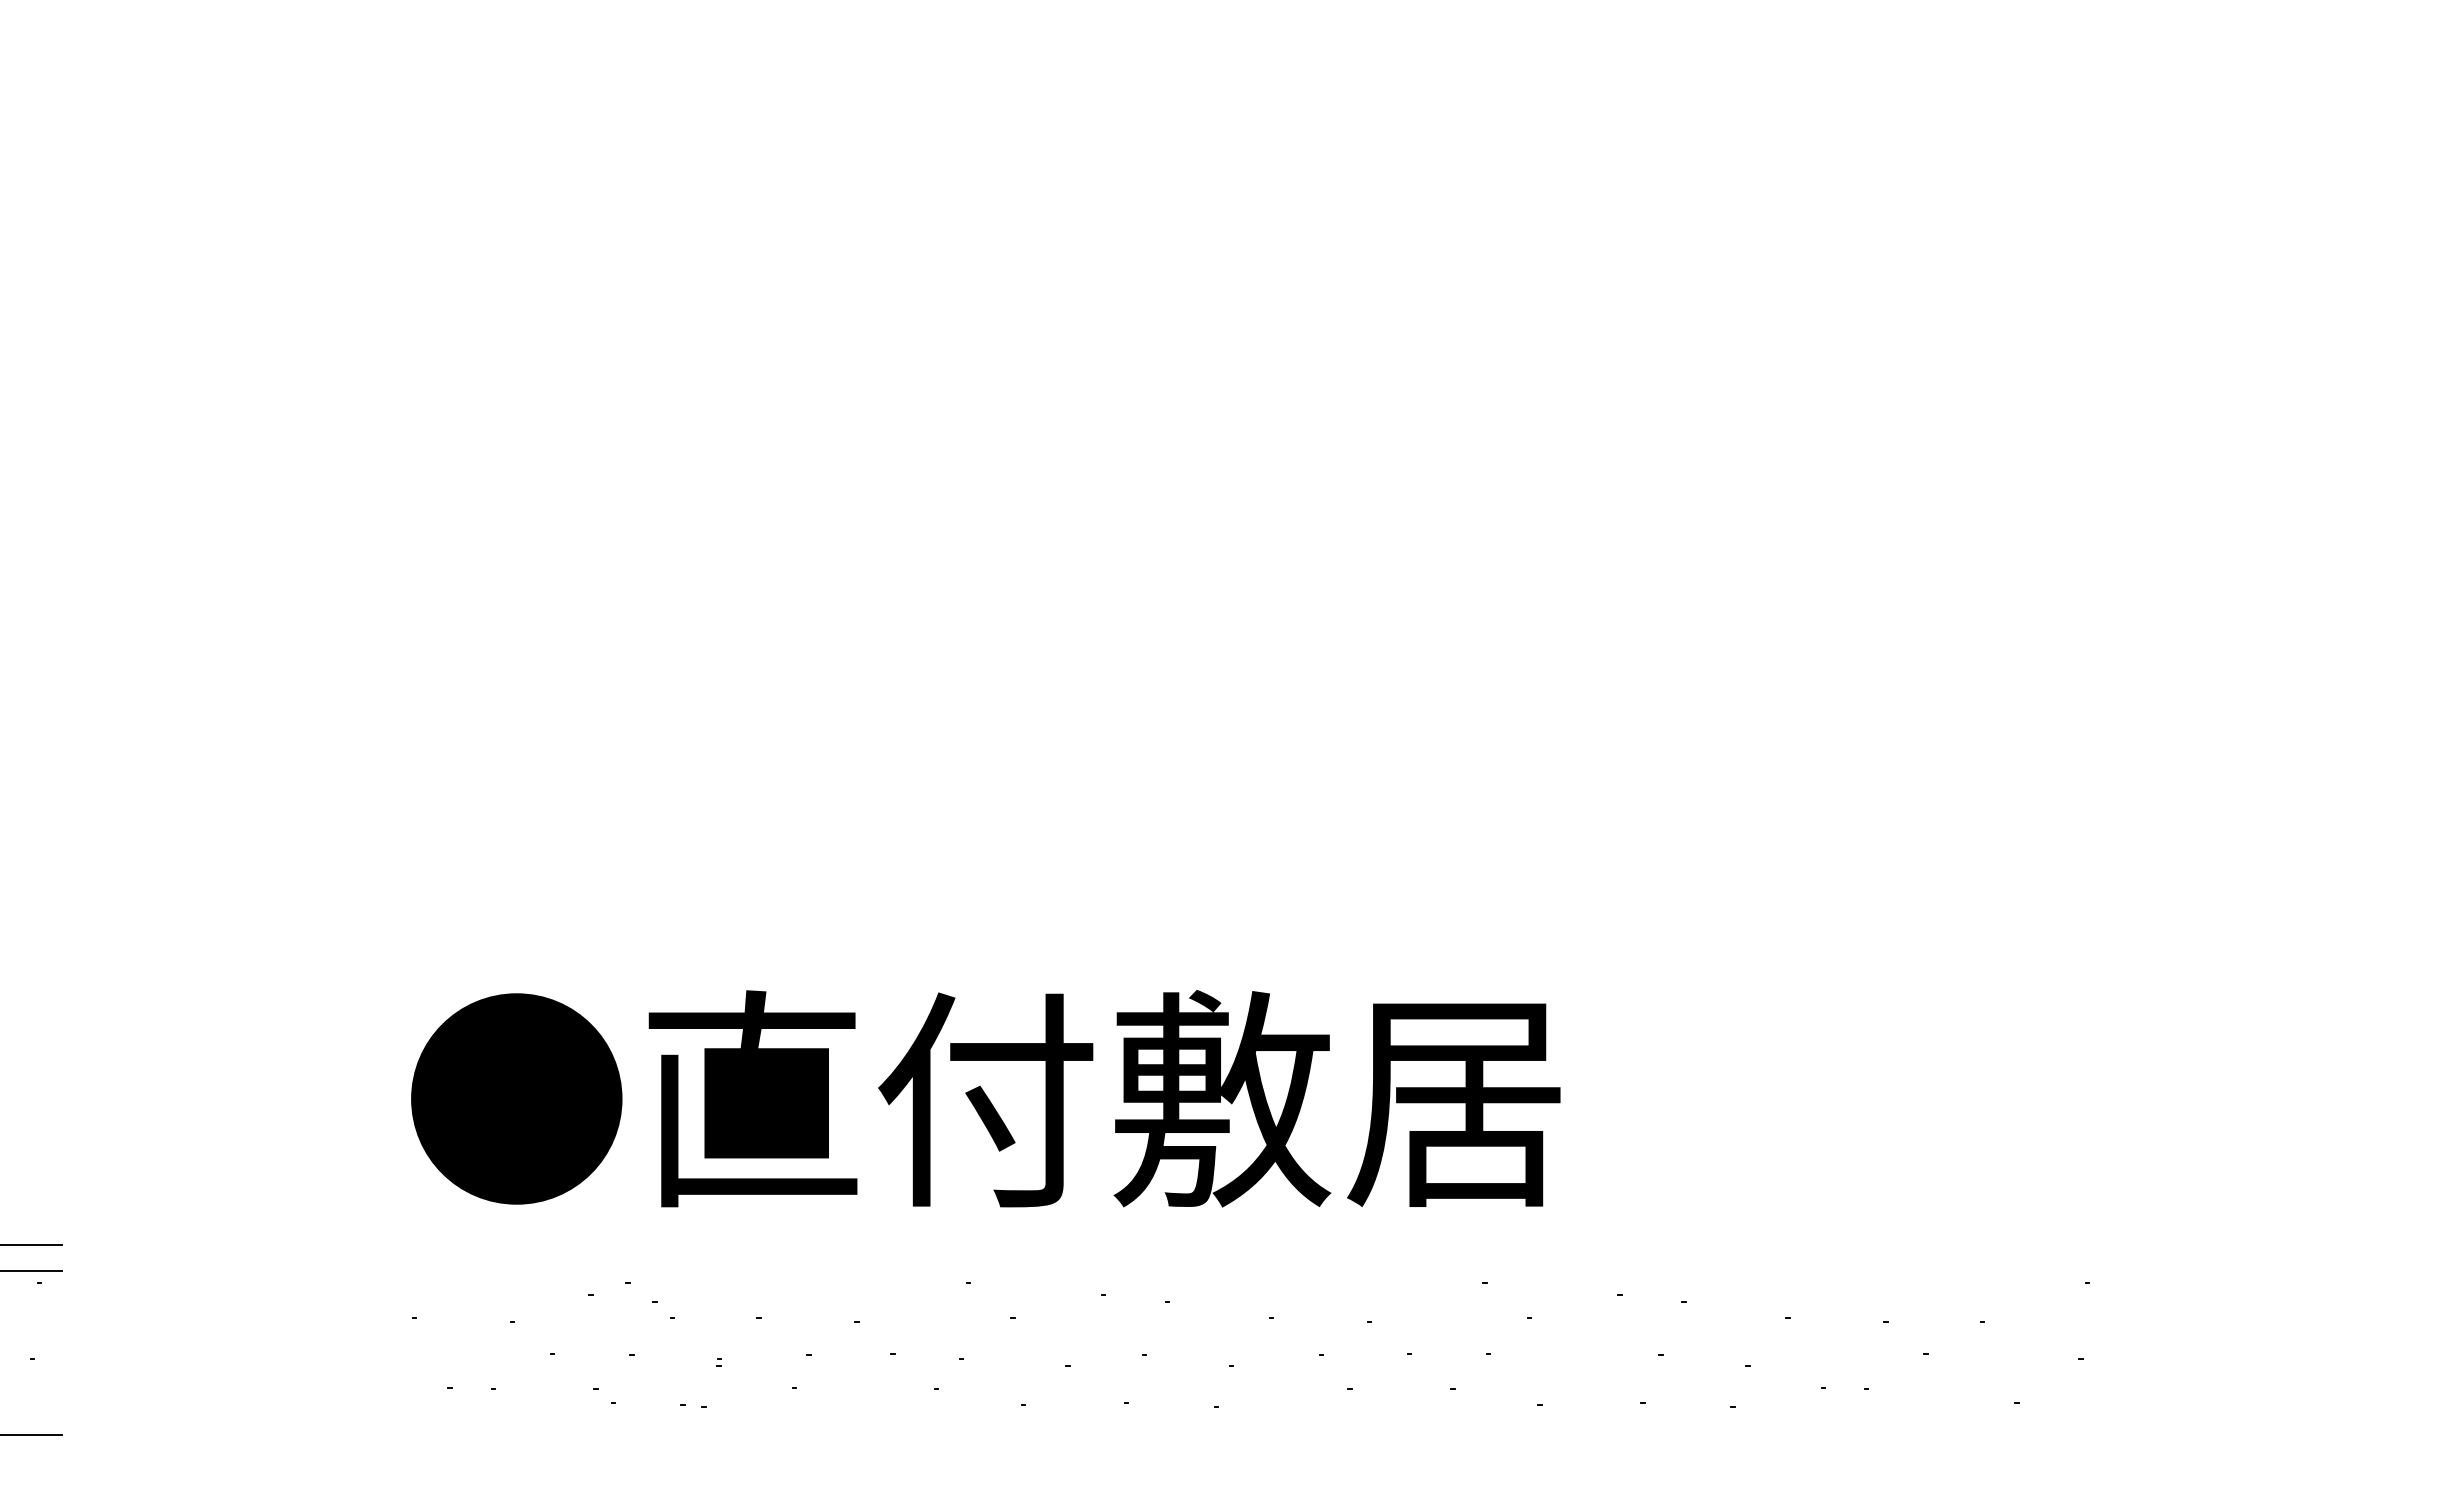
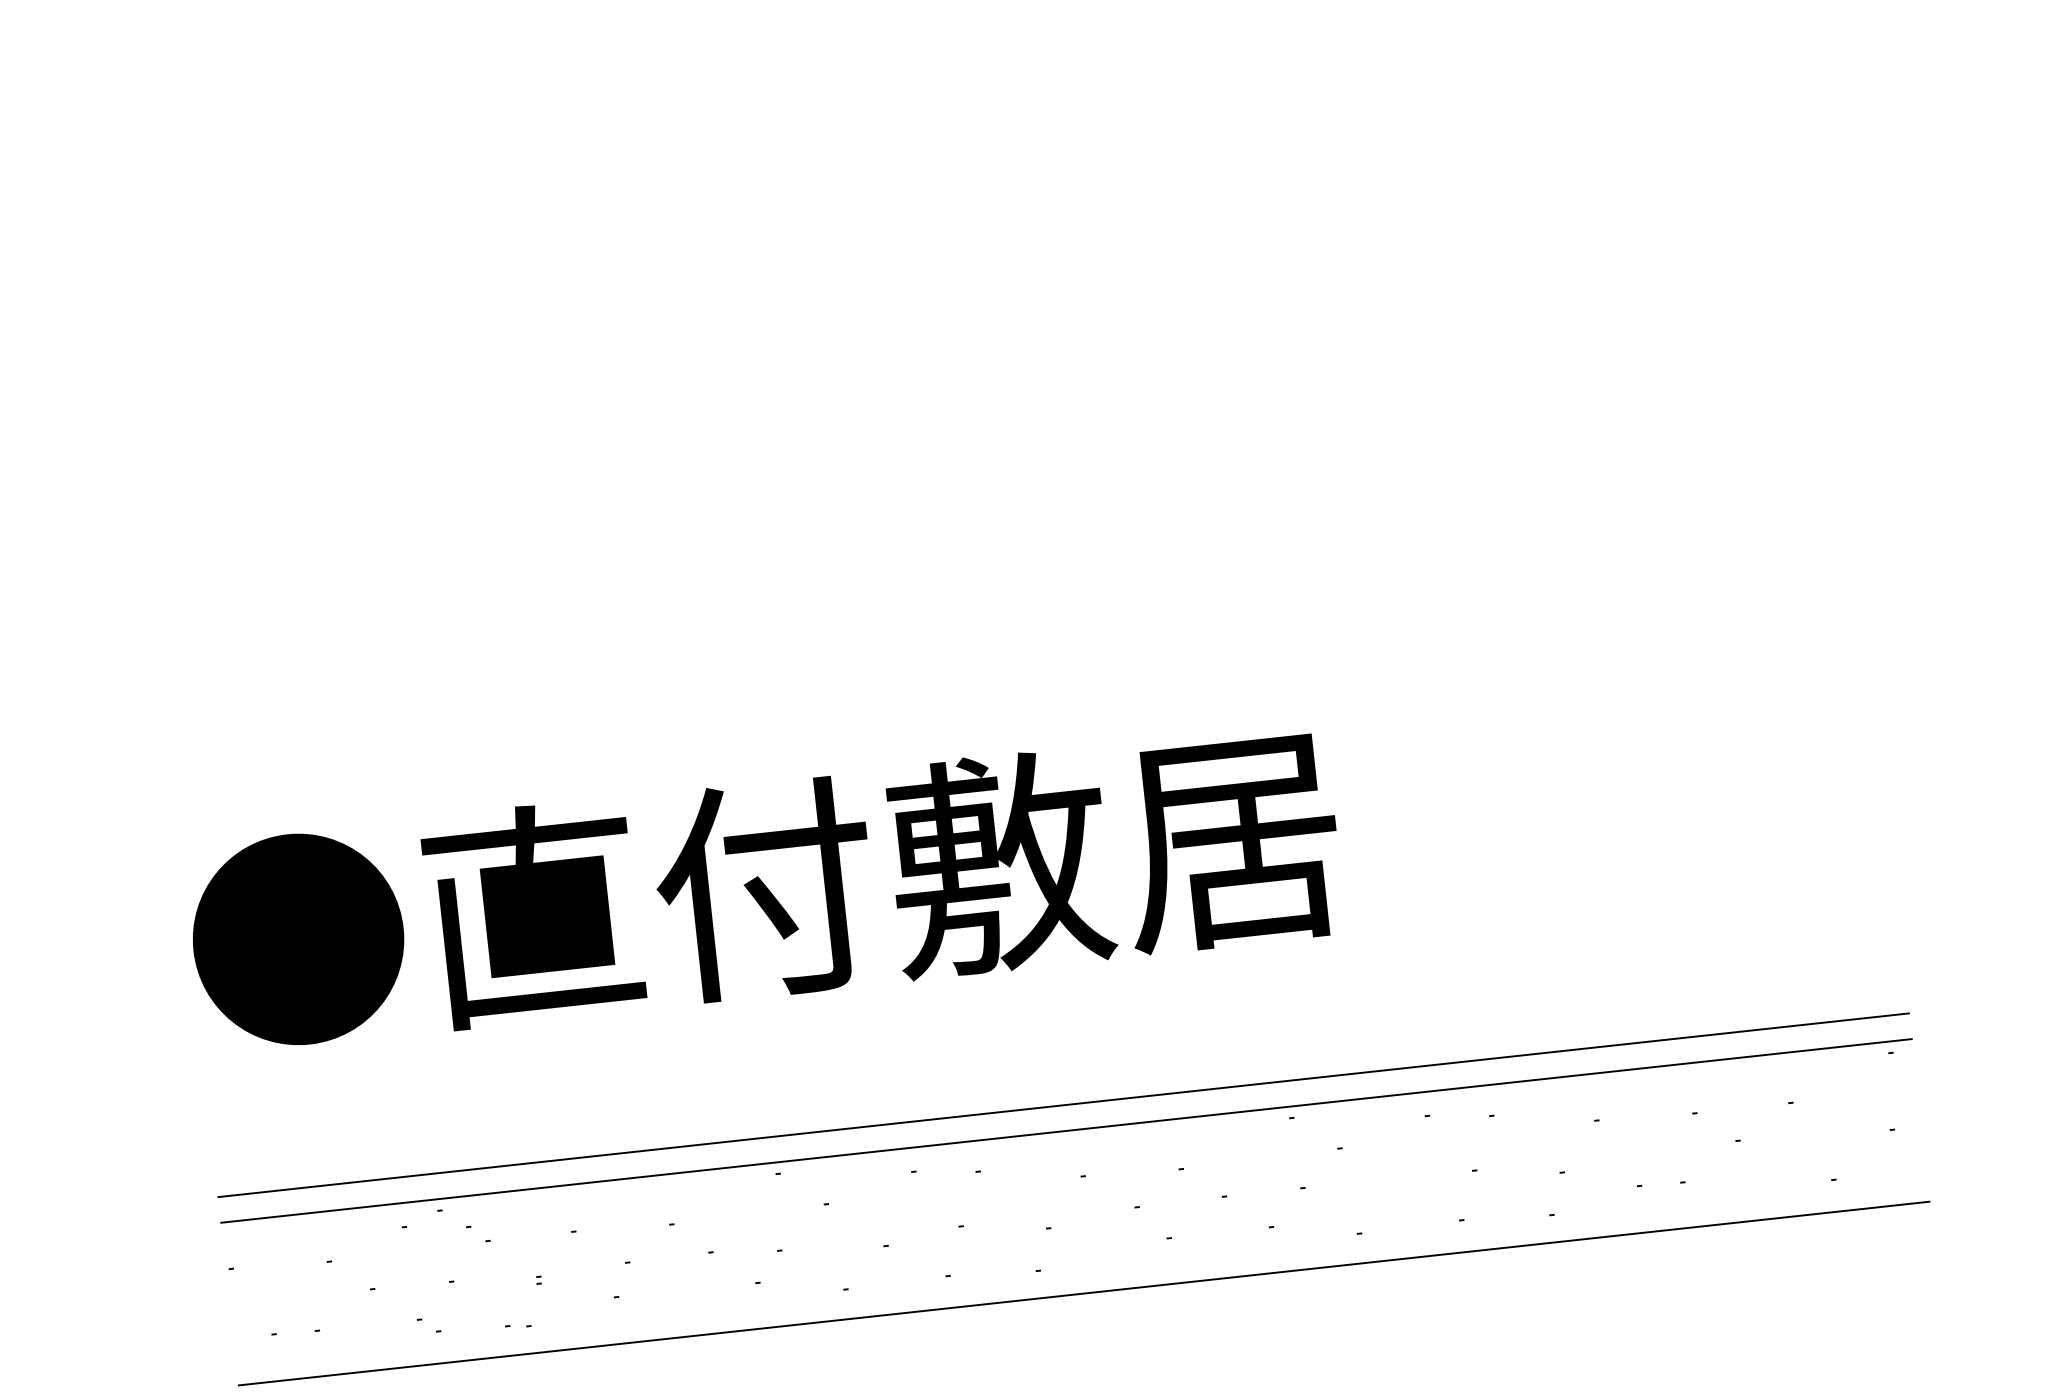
text: (985, 1098) -> (764, 888), moved
line: (1259, 1245) -> (1063, 1105), added
line: (1259, 1271) -> (1066, 1131), added
line: (1259, 1434) -> (1084, 1293), added

